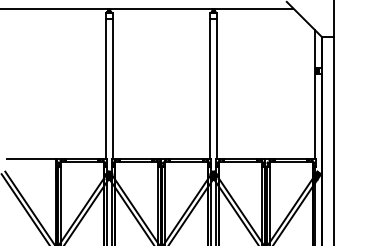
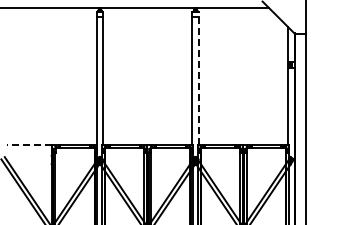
line: (216, 85) -> (198, 78), solid -> dashed
line: (31, 159) -> (28, 145), solid -> dashed

